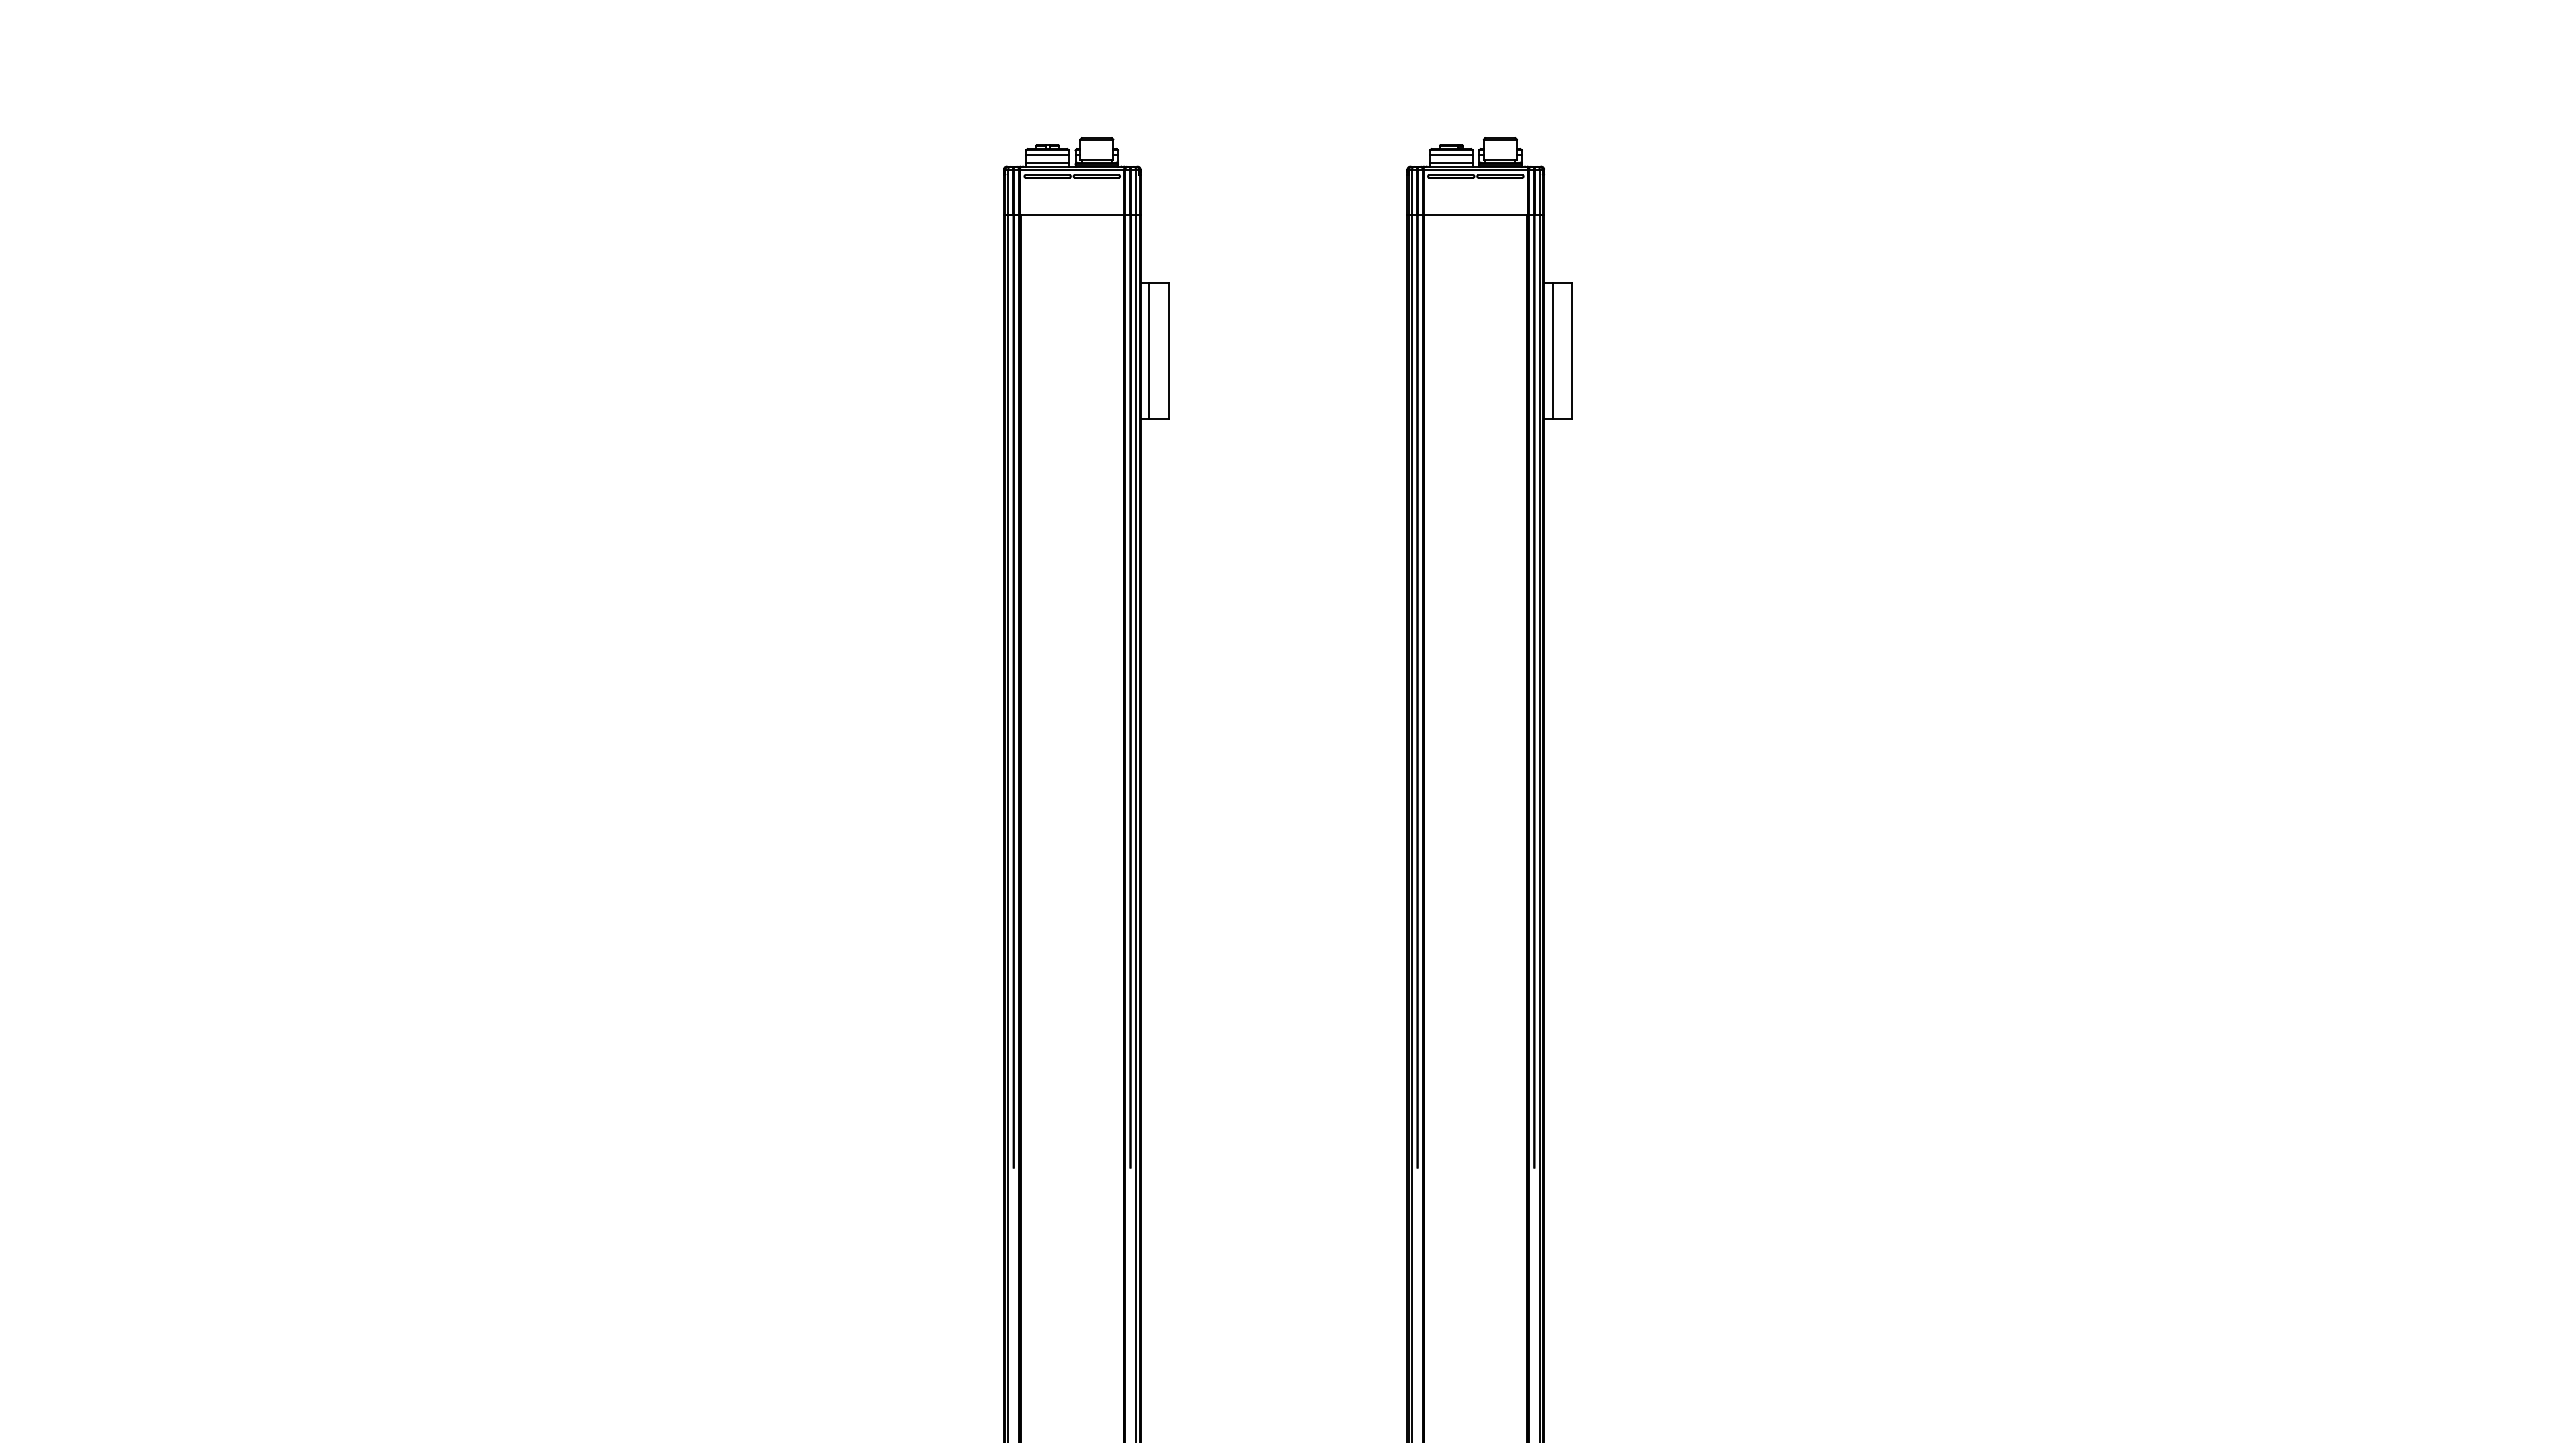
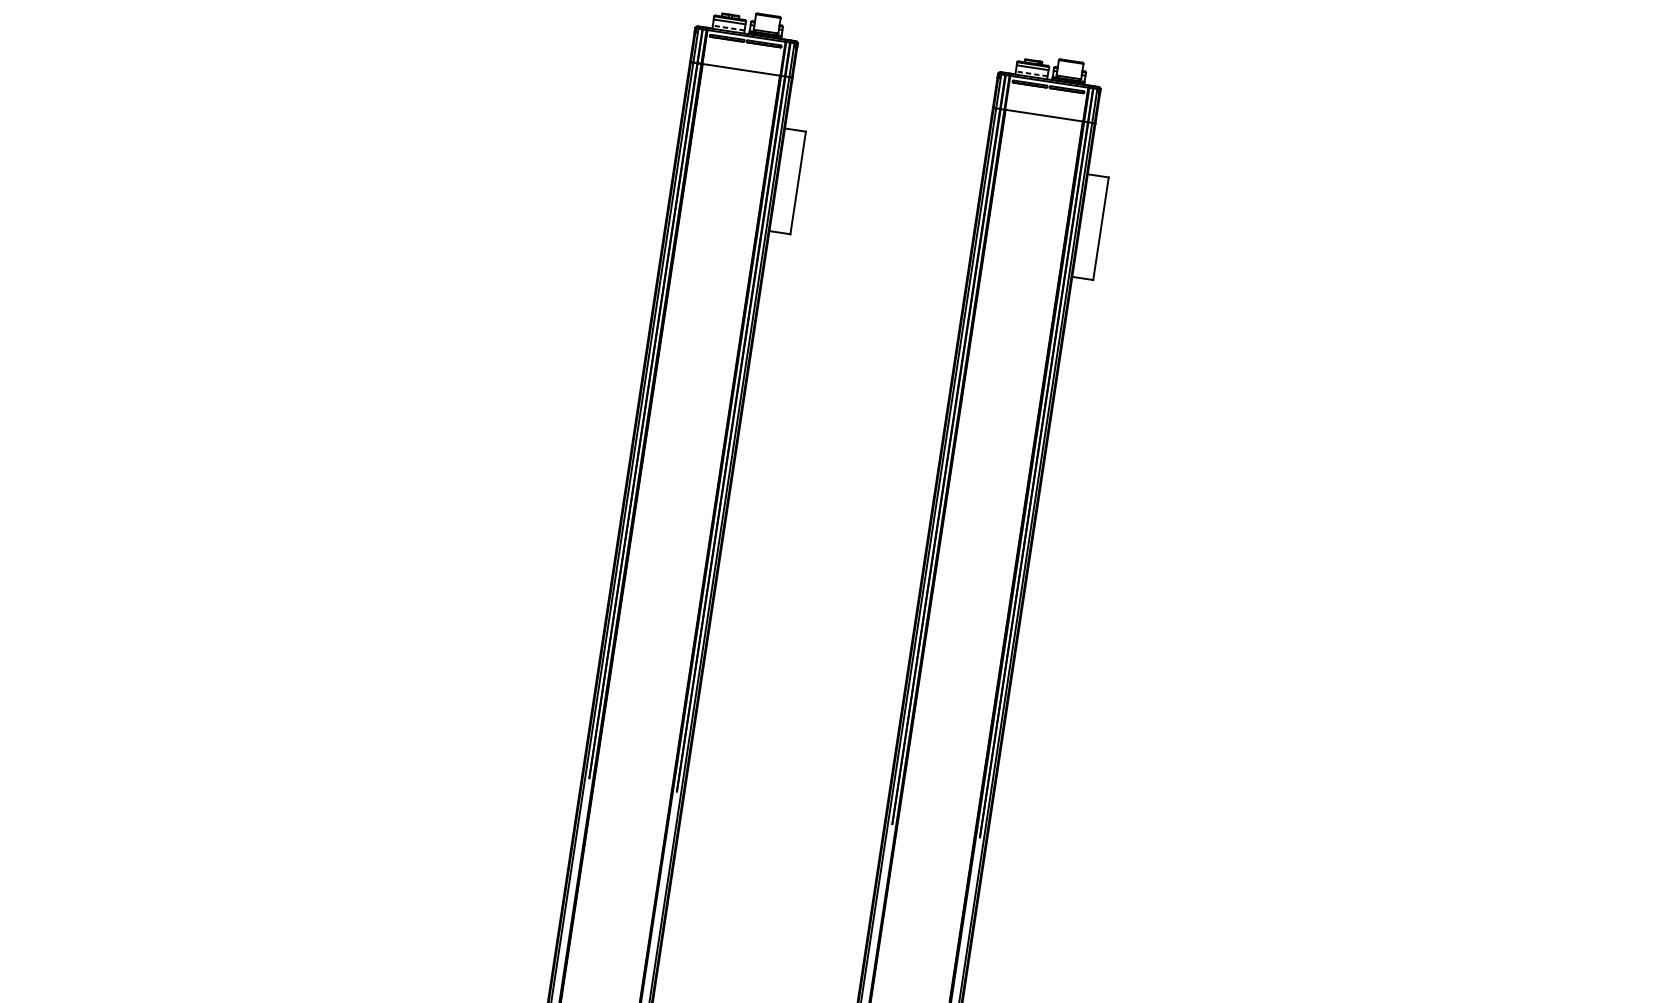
line: (1047, 162) -> (728, 27), solid -> dashed
line: (1450, 162) -> (1031, 73), solid -> dashed
line: (1149, 350) -> (783, 180), removed
line: (1552, 350) -> (1086, 226), removed

